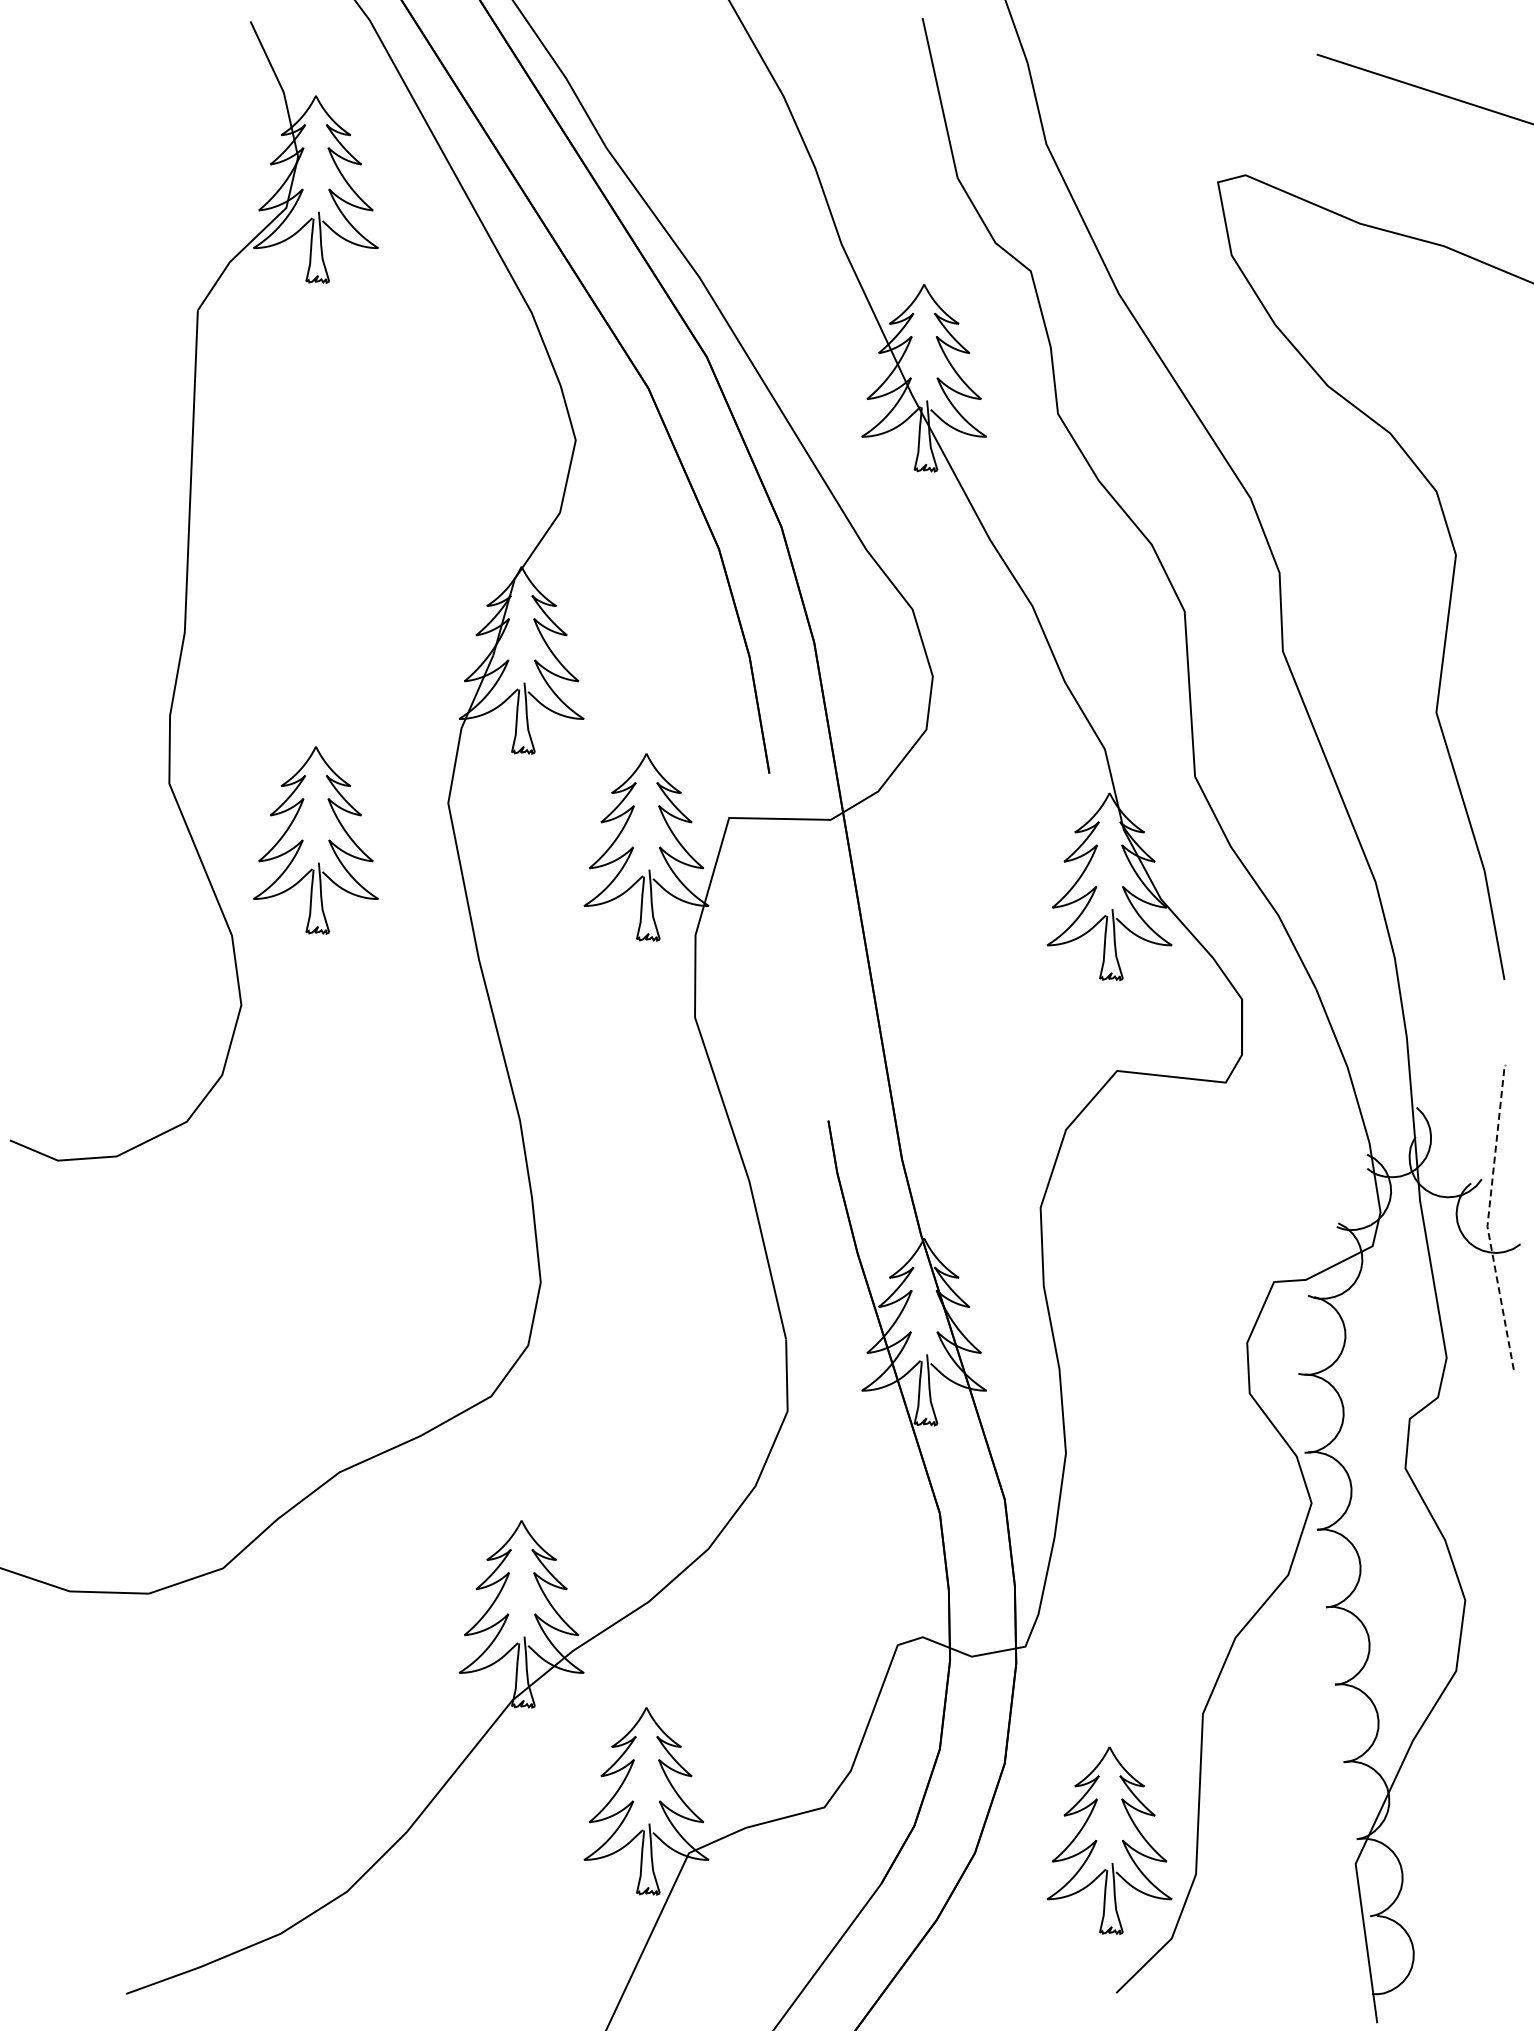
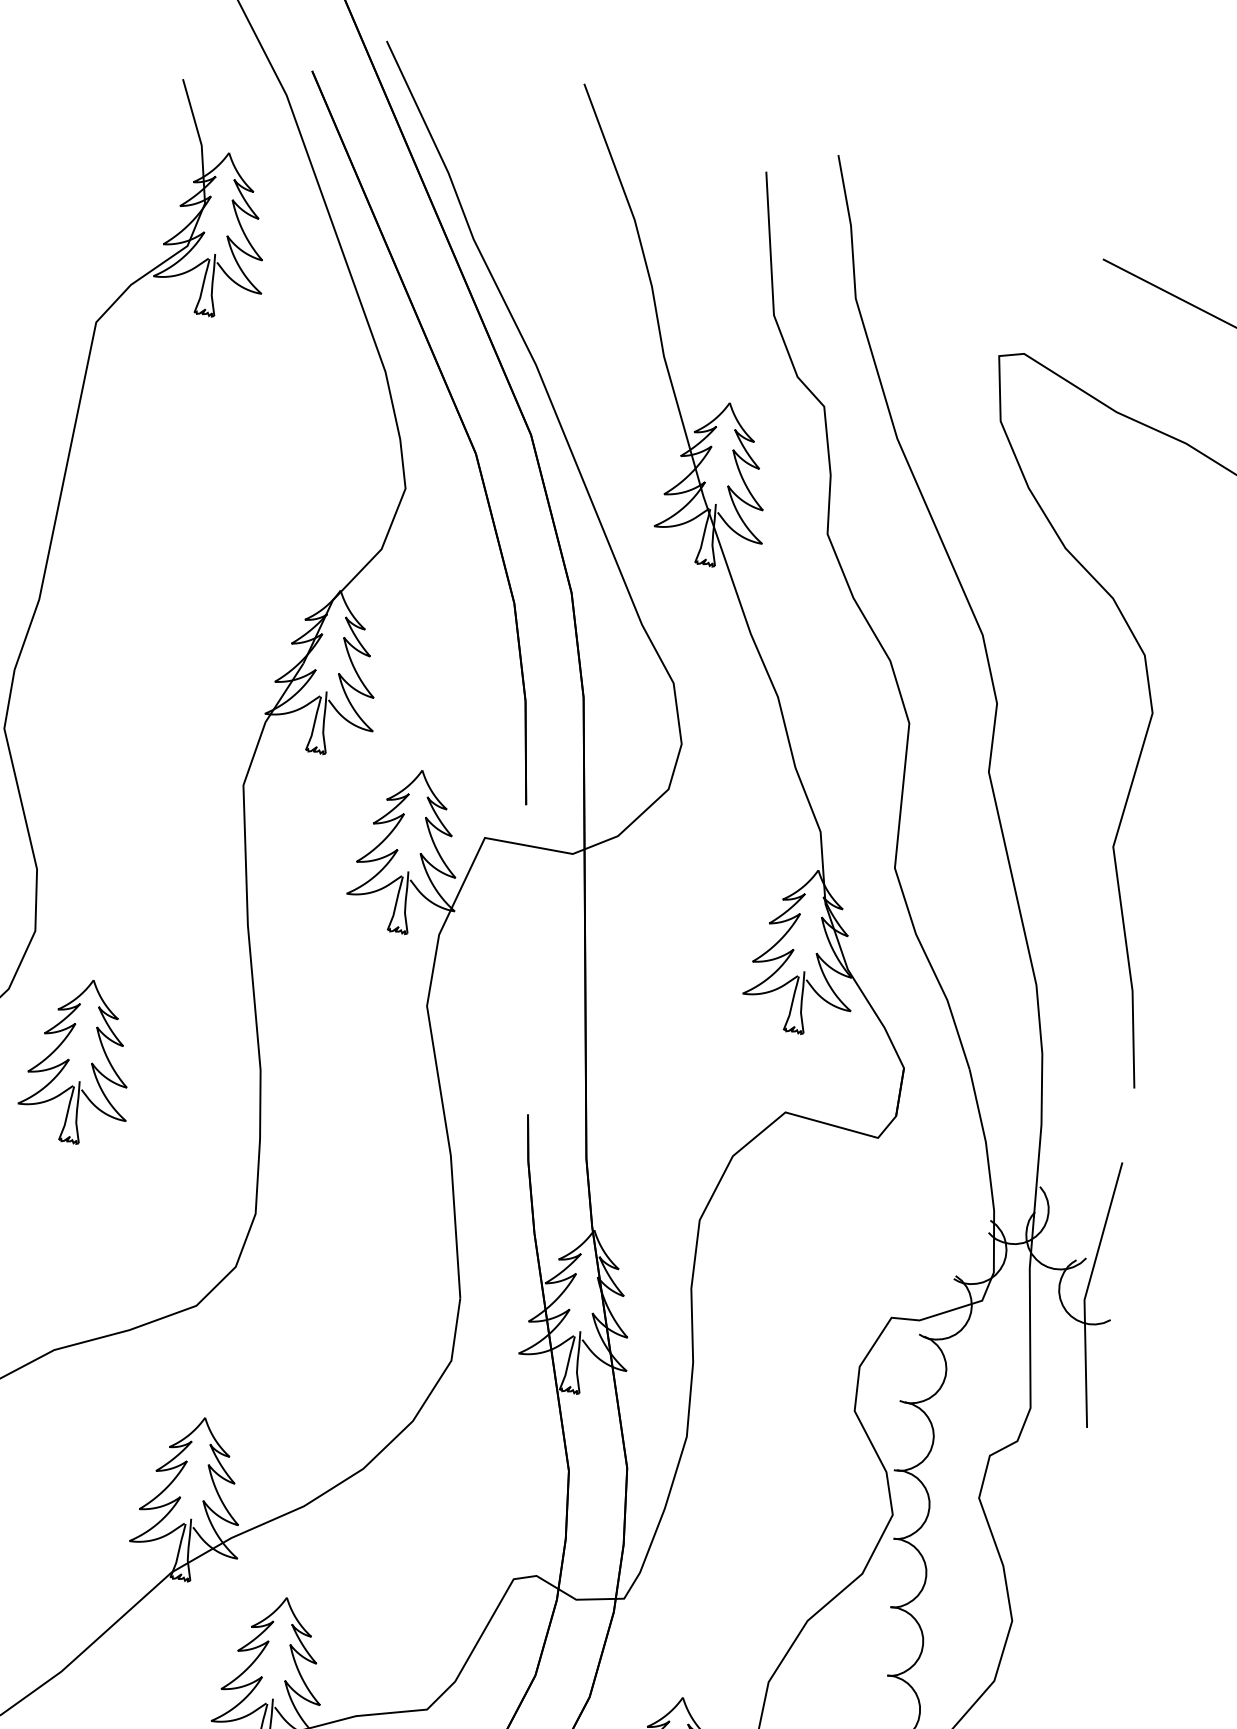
part: (303, 840) -> (69, 1059), moved
line: (1488, 1218) -> (1086, 1293), dashed -> solid

